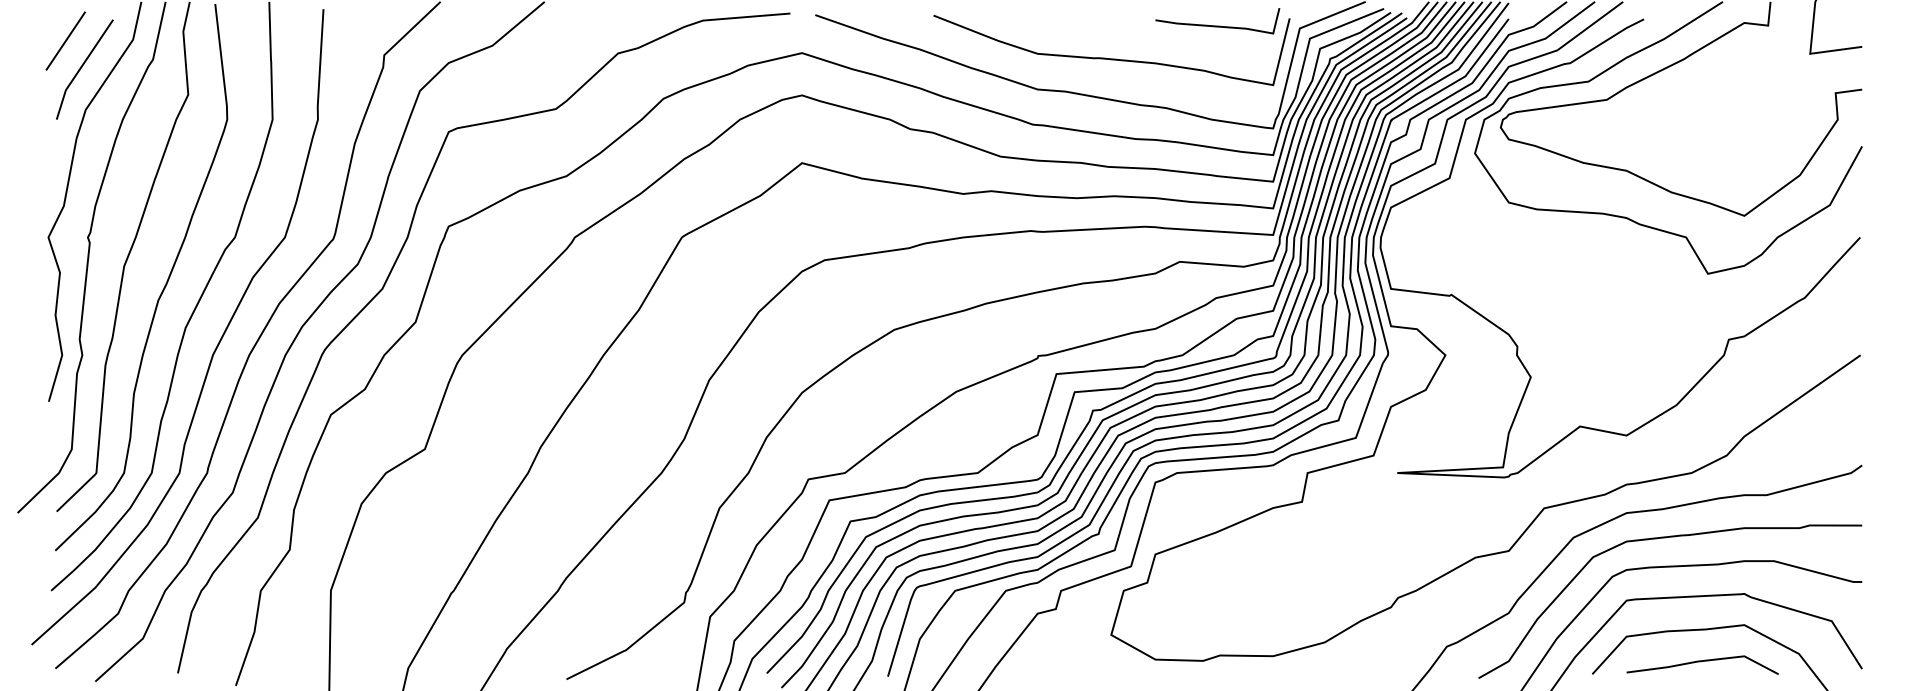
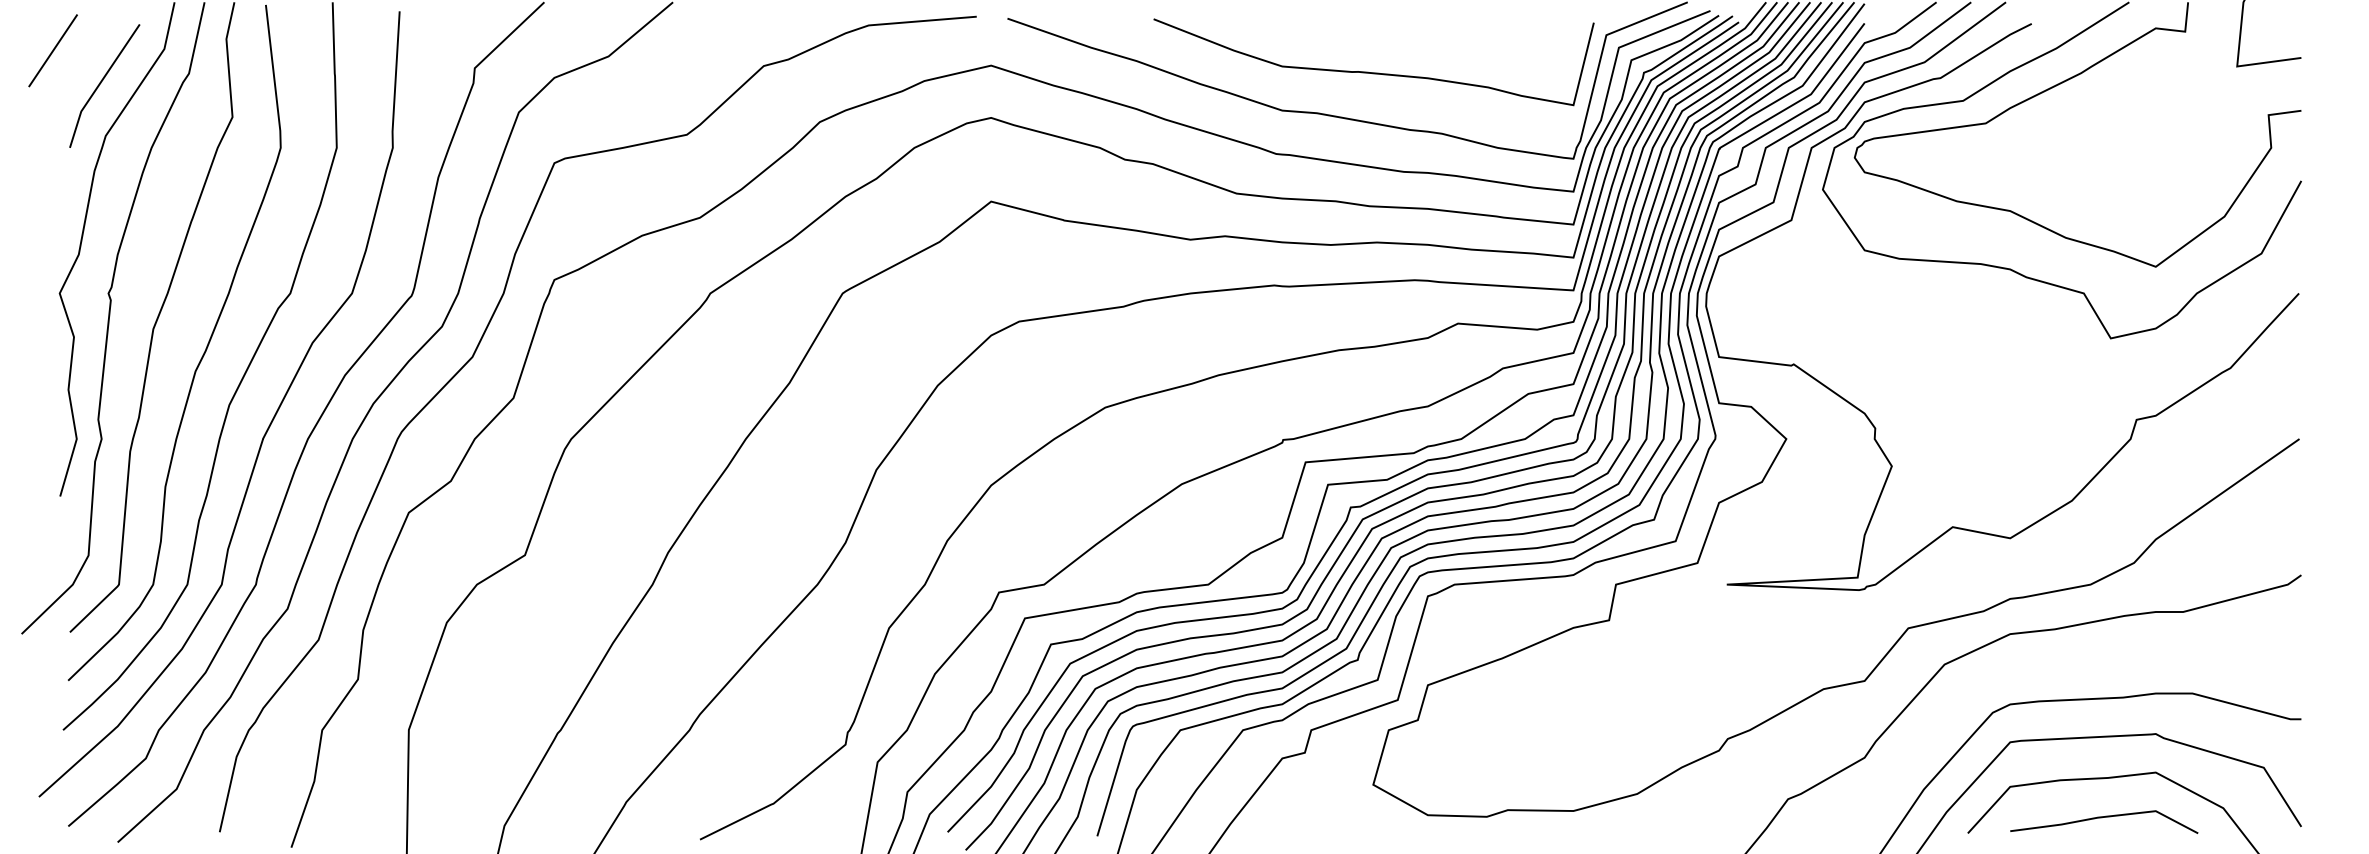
line: (1217, 25) -> (1504, 31), removed
line: (65, 40) -> (52, 50), moved
curve: (1664, 538) -> (2056, 665), removed

